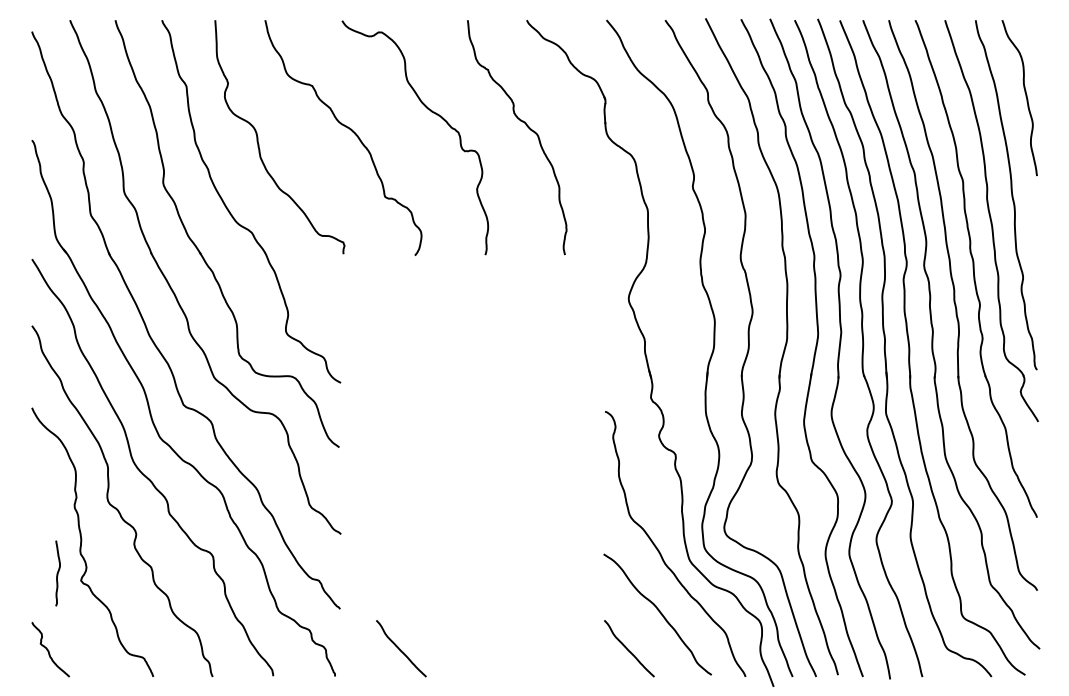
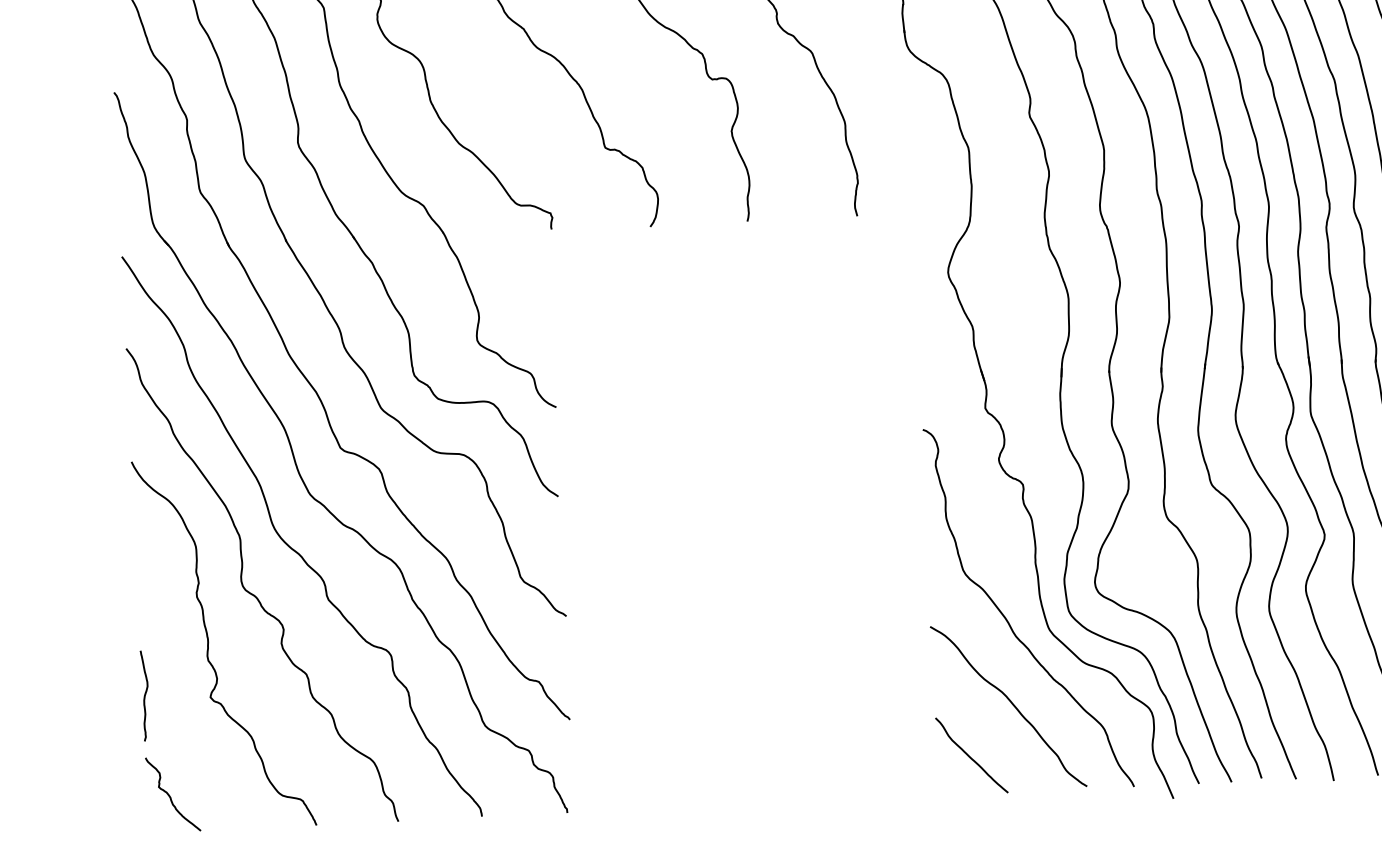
curve: (57, 573) -> (144, 696), moved
curve: (400, 649) -> (655, 771), removed

